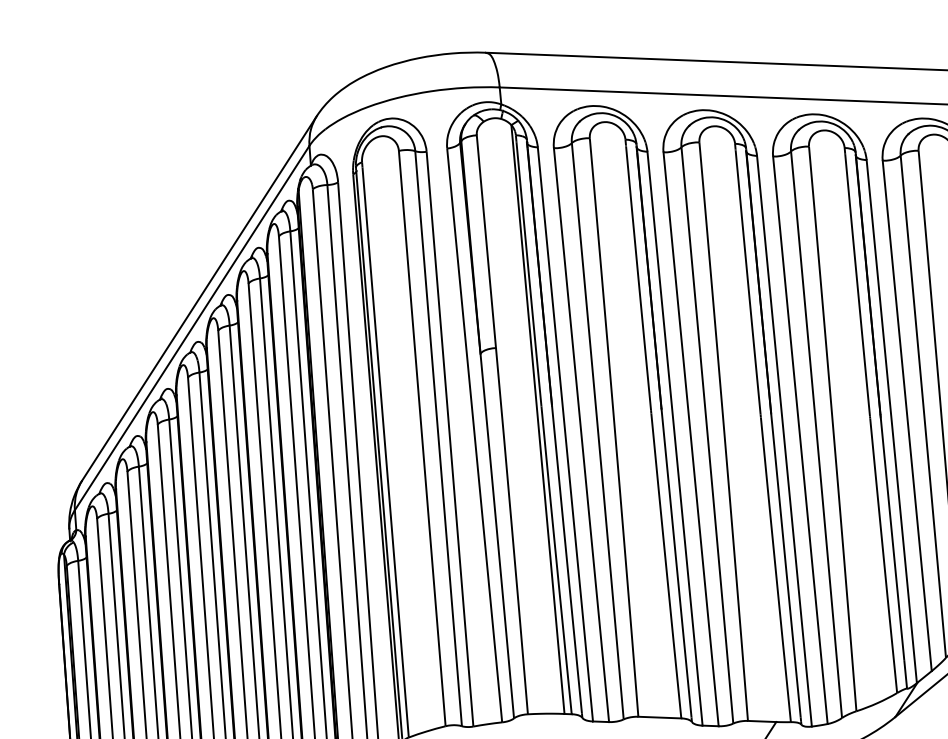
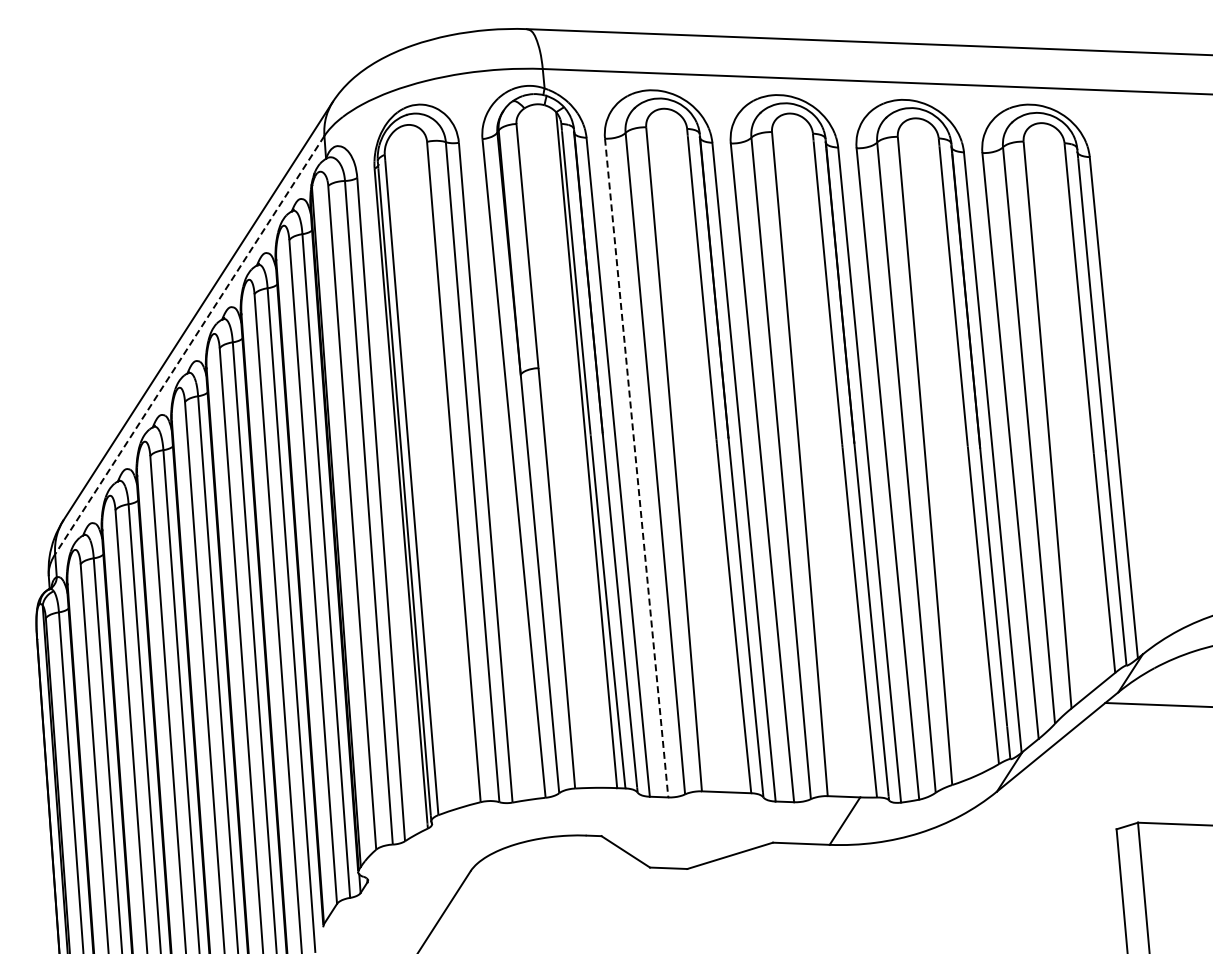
line: (191, 328) -> (189, 345), solid -> dashed
line: (581, 435) -> (636, 468), solid -> dashed

